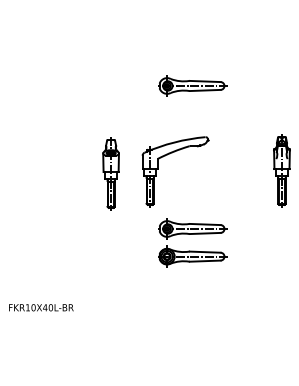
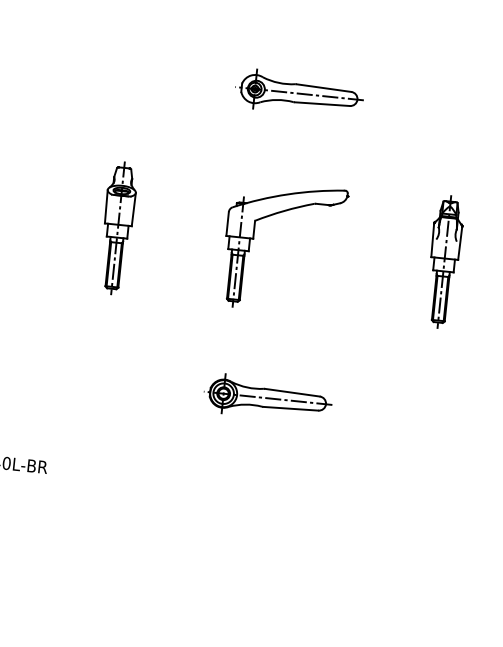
part: (158, 169) -> (254, 239), moved
part: (110, 173) -> (117, 227), moved
part: (192, 228) -> (274, 348), removed

